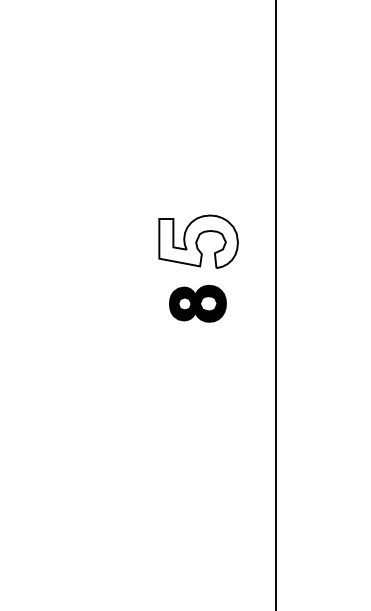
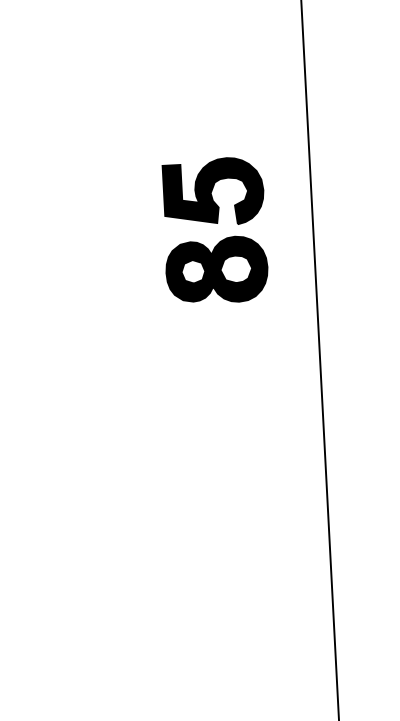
fill: (198, 241) -> (213, 191), added
part: (197, 303) -> (216, 270), size x1.43

